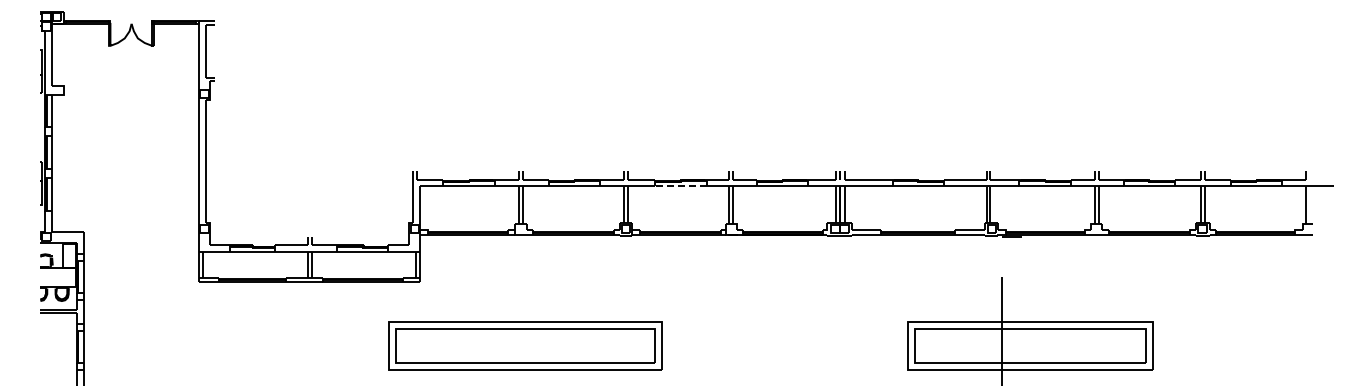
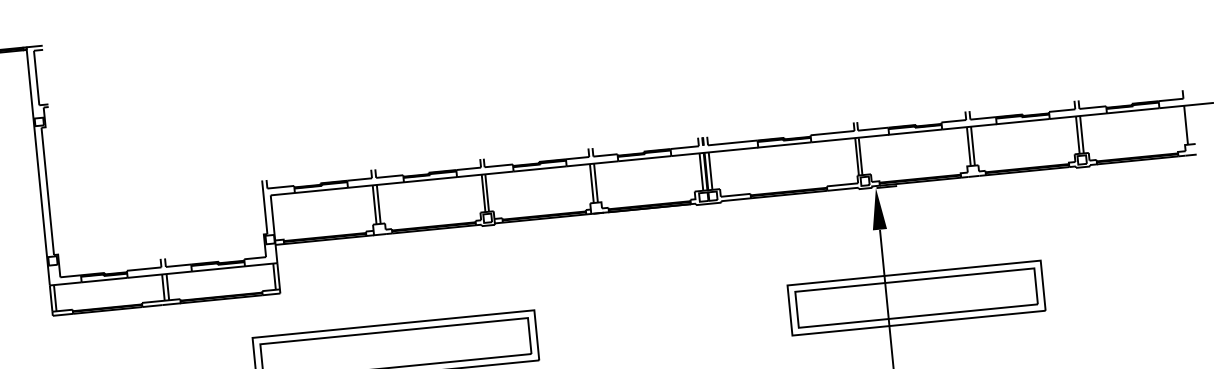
line: (680, 186) -> (539, 169), dashed -> solid
fill: (1001, 256) -> (877, 208), added

